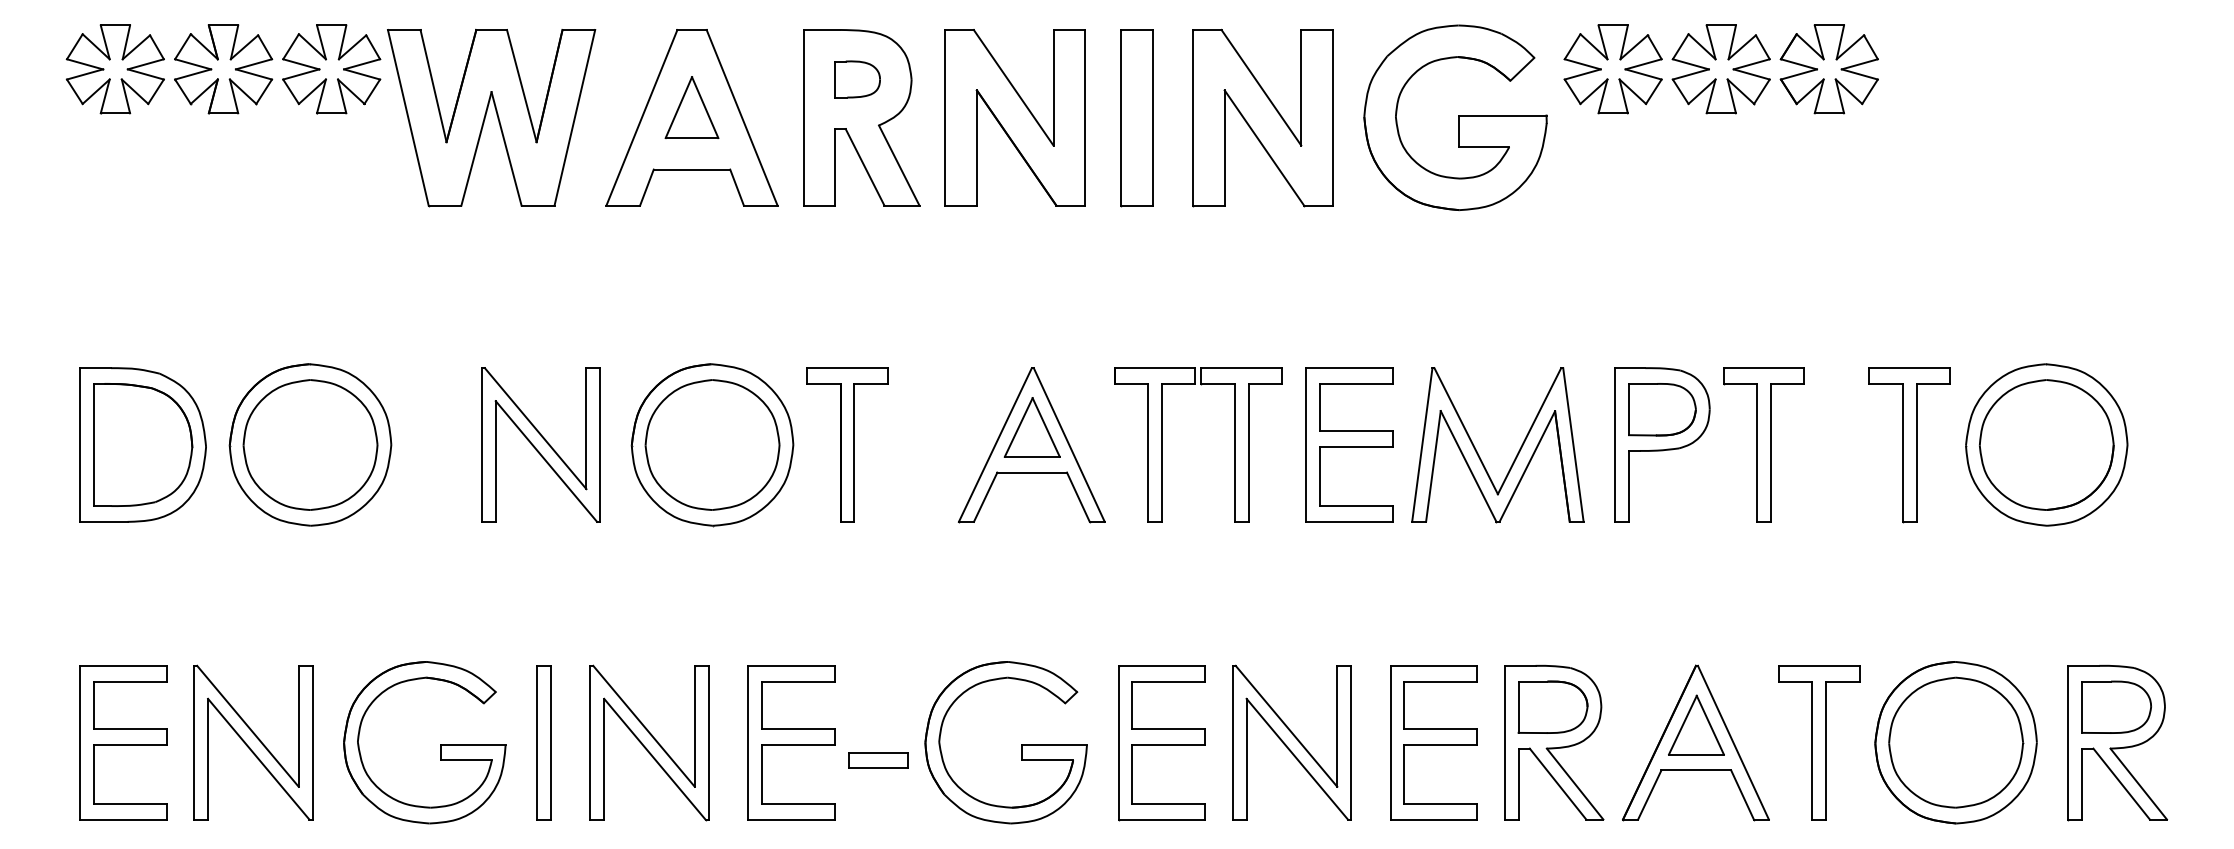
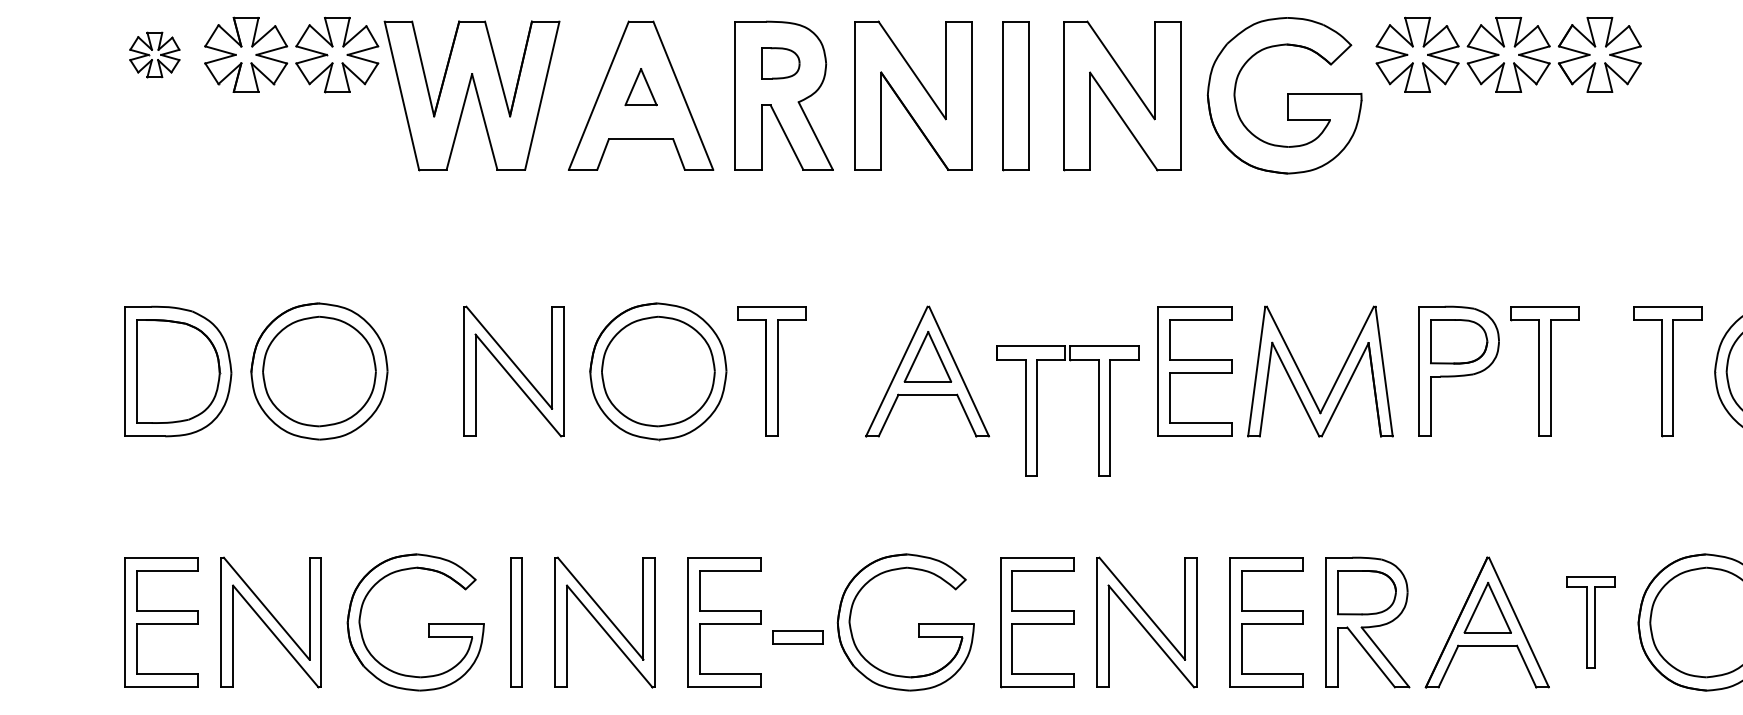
part: (114, 69) -> (154, 55), size x0.6
part: (691, 107) -> (640, 87), size x0.7
part: (1162, 444) -> (1037, 410), moved
part: (1819, 742) -> (1591, 622), size x0.7

